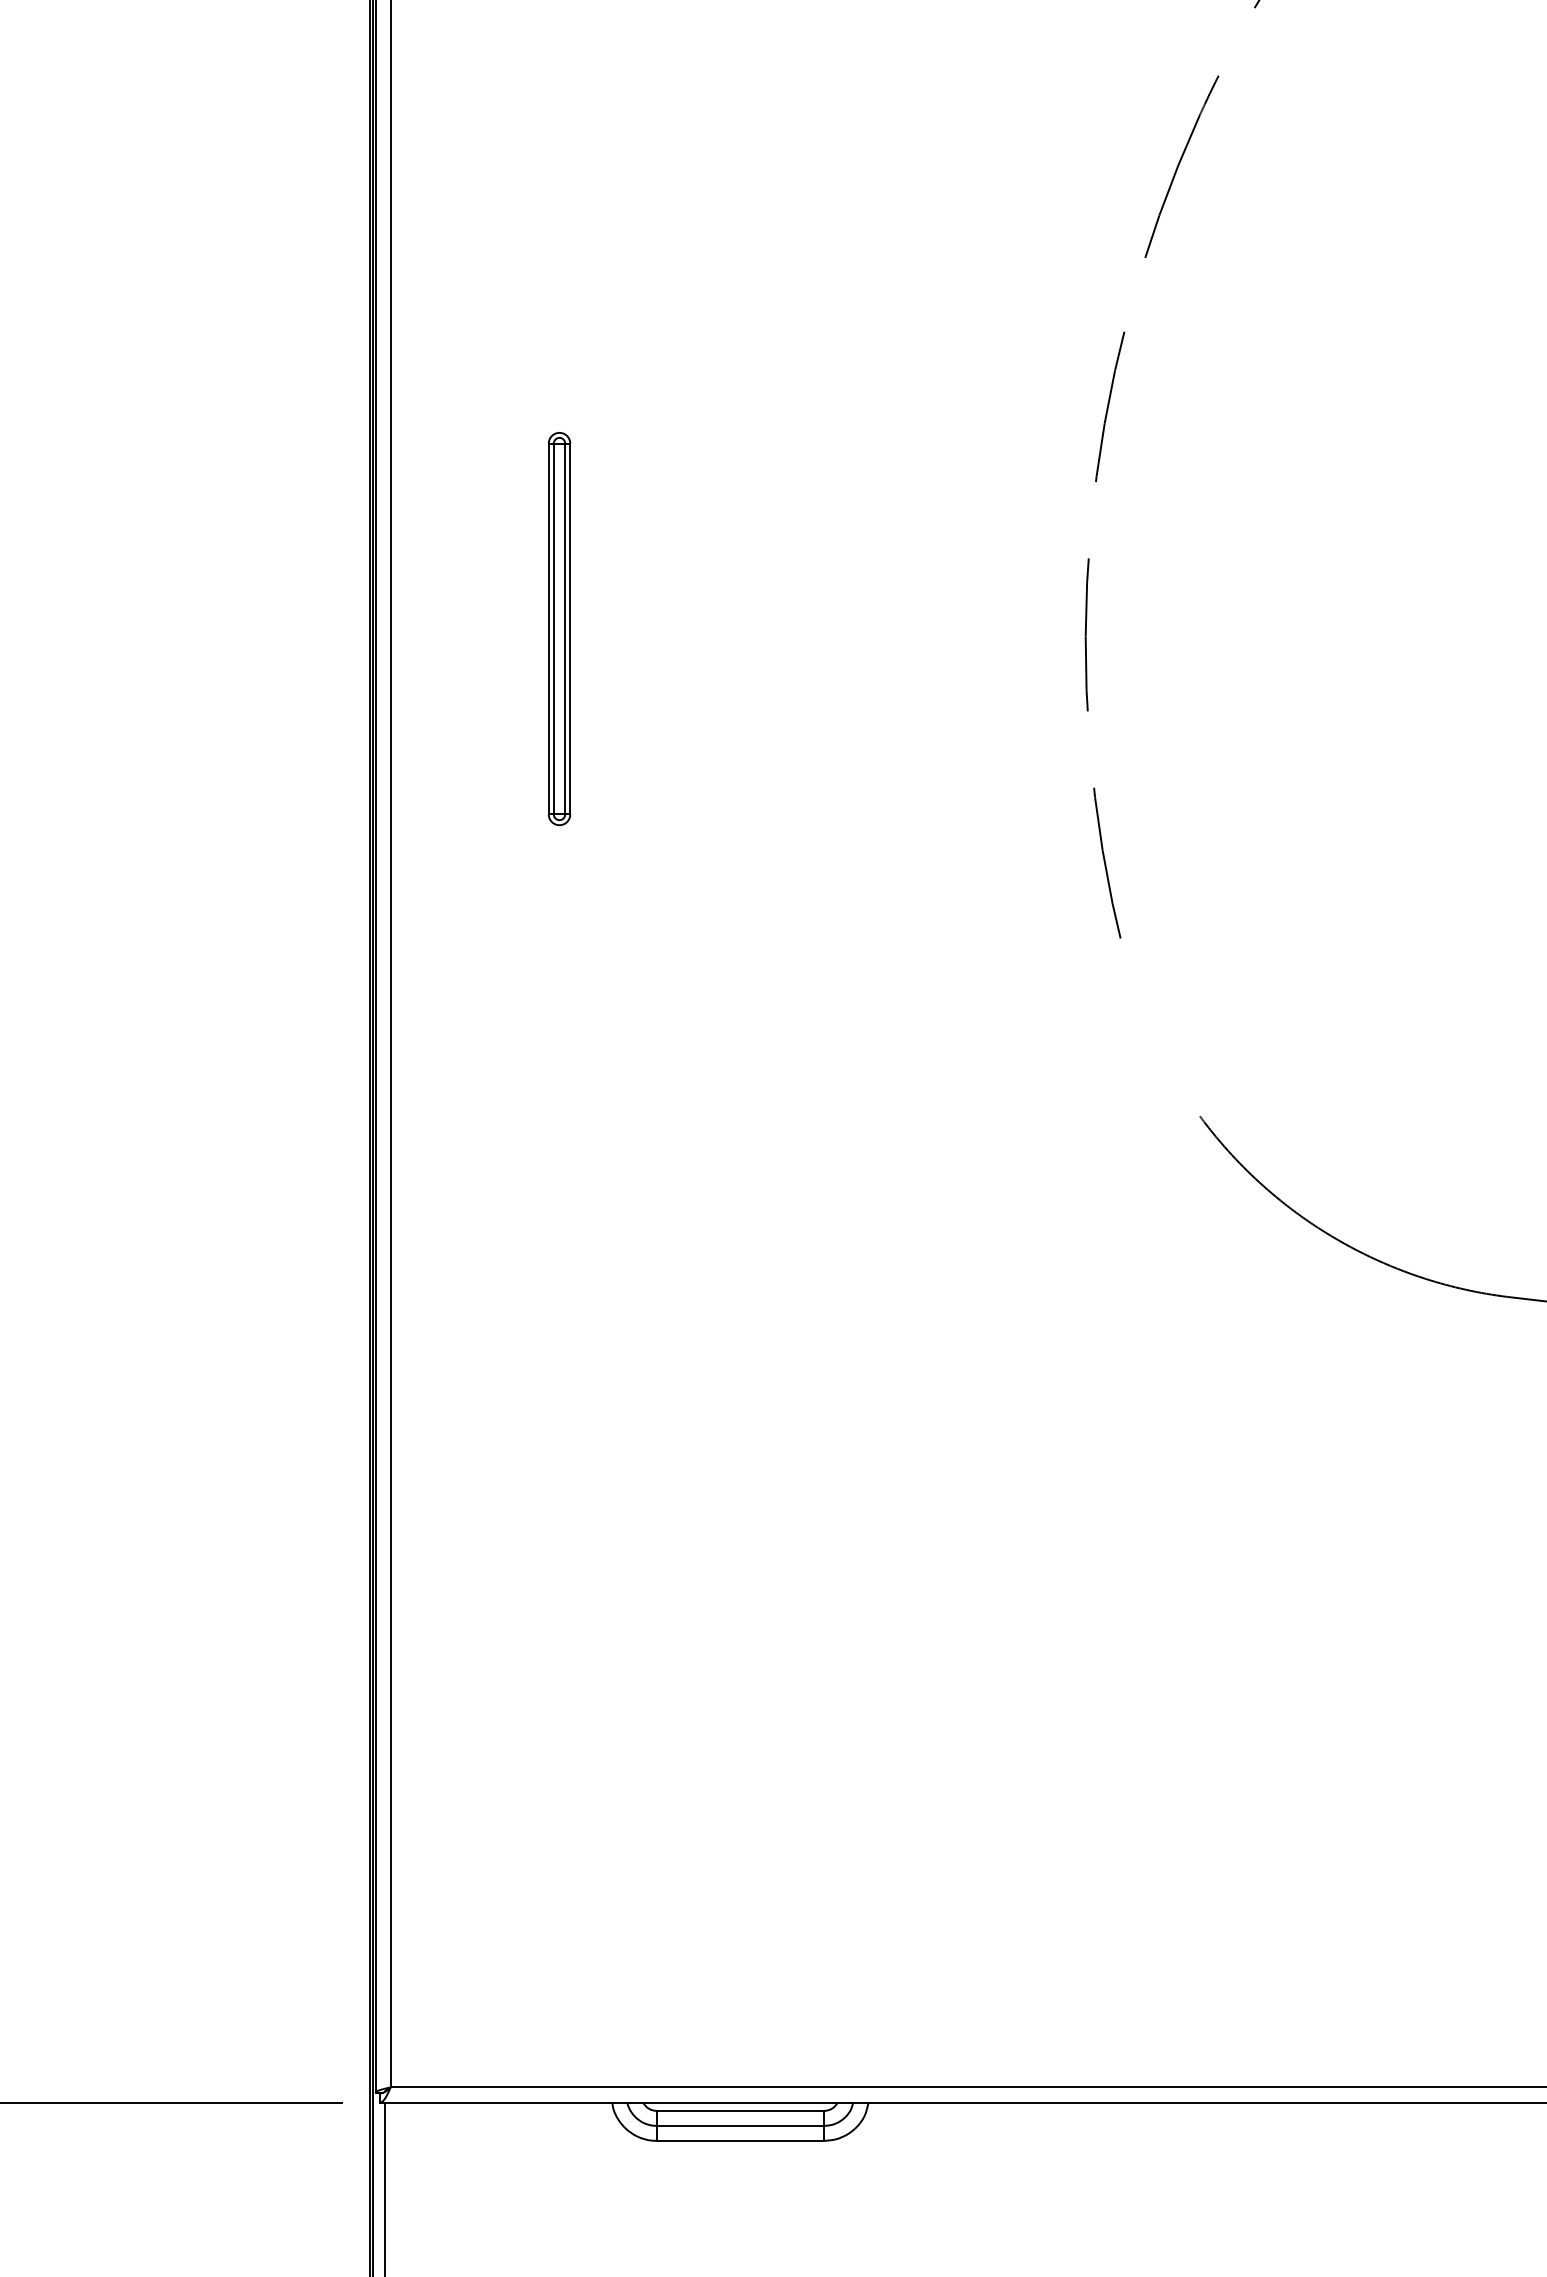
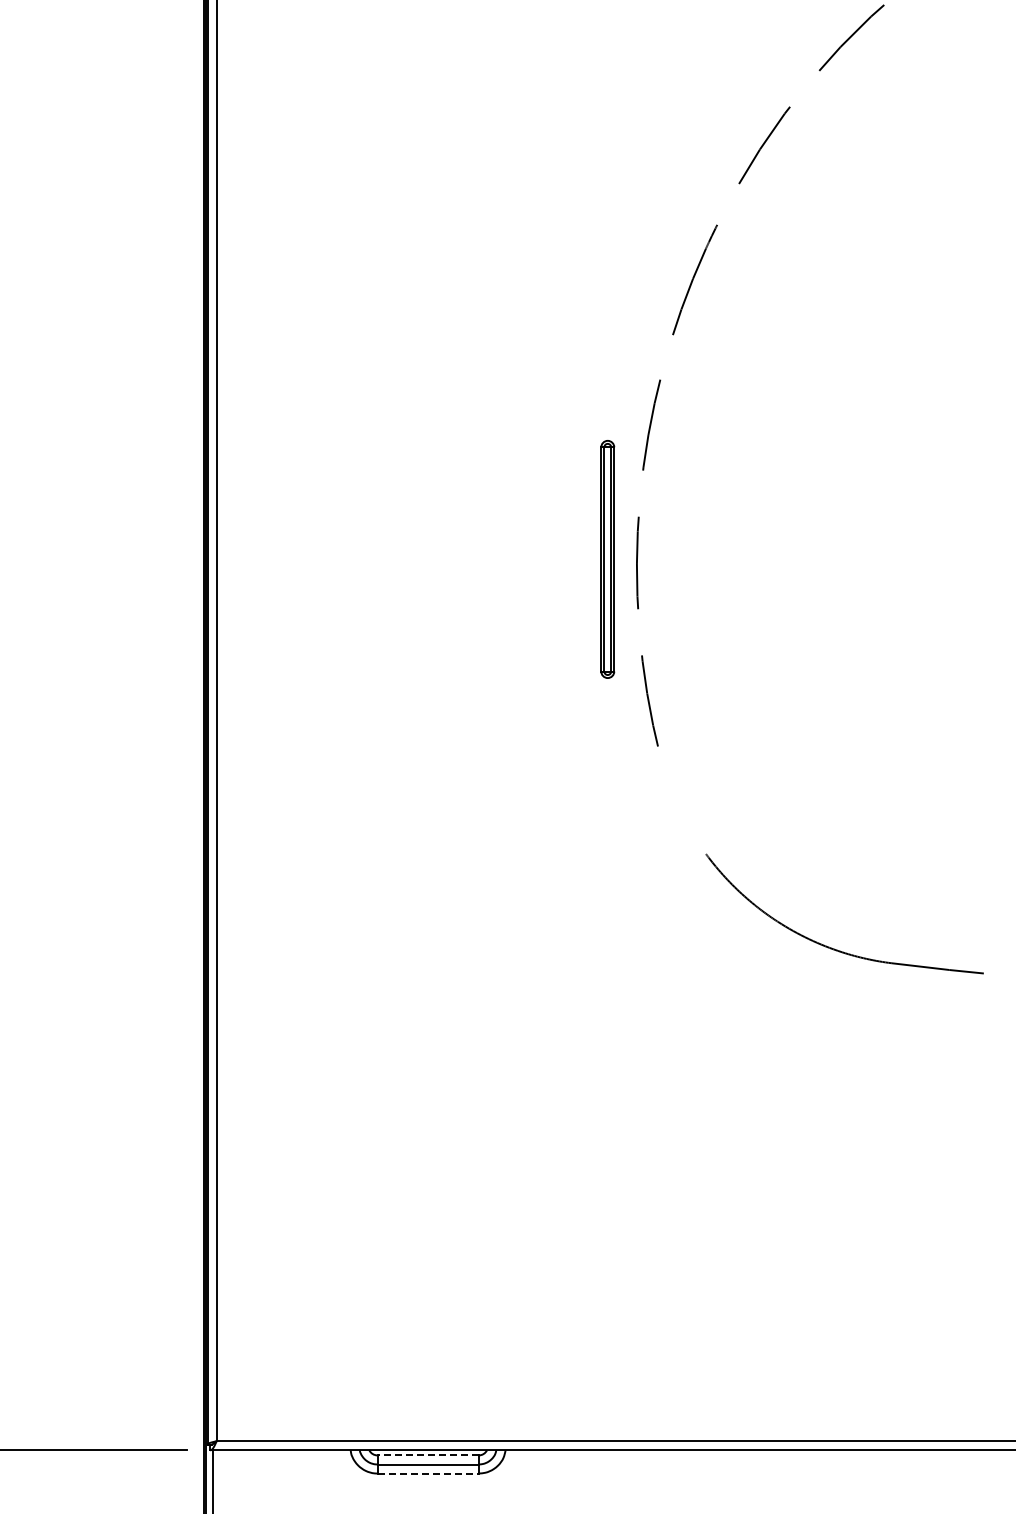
part: (559, 629) -> (607, 559), moved
line: (740, 2111) -> (428, 1455), solid -> dashed
line: (740, 2140) -> (428, 1473), solid -> dashed

